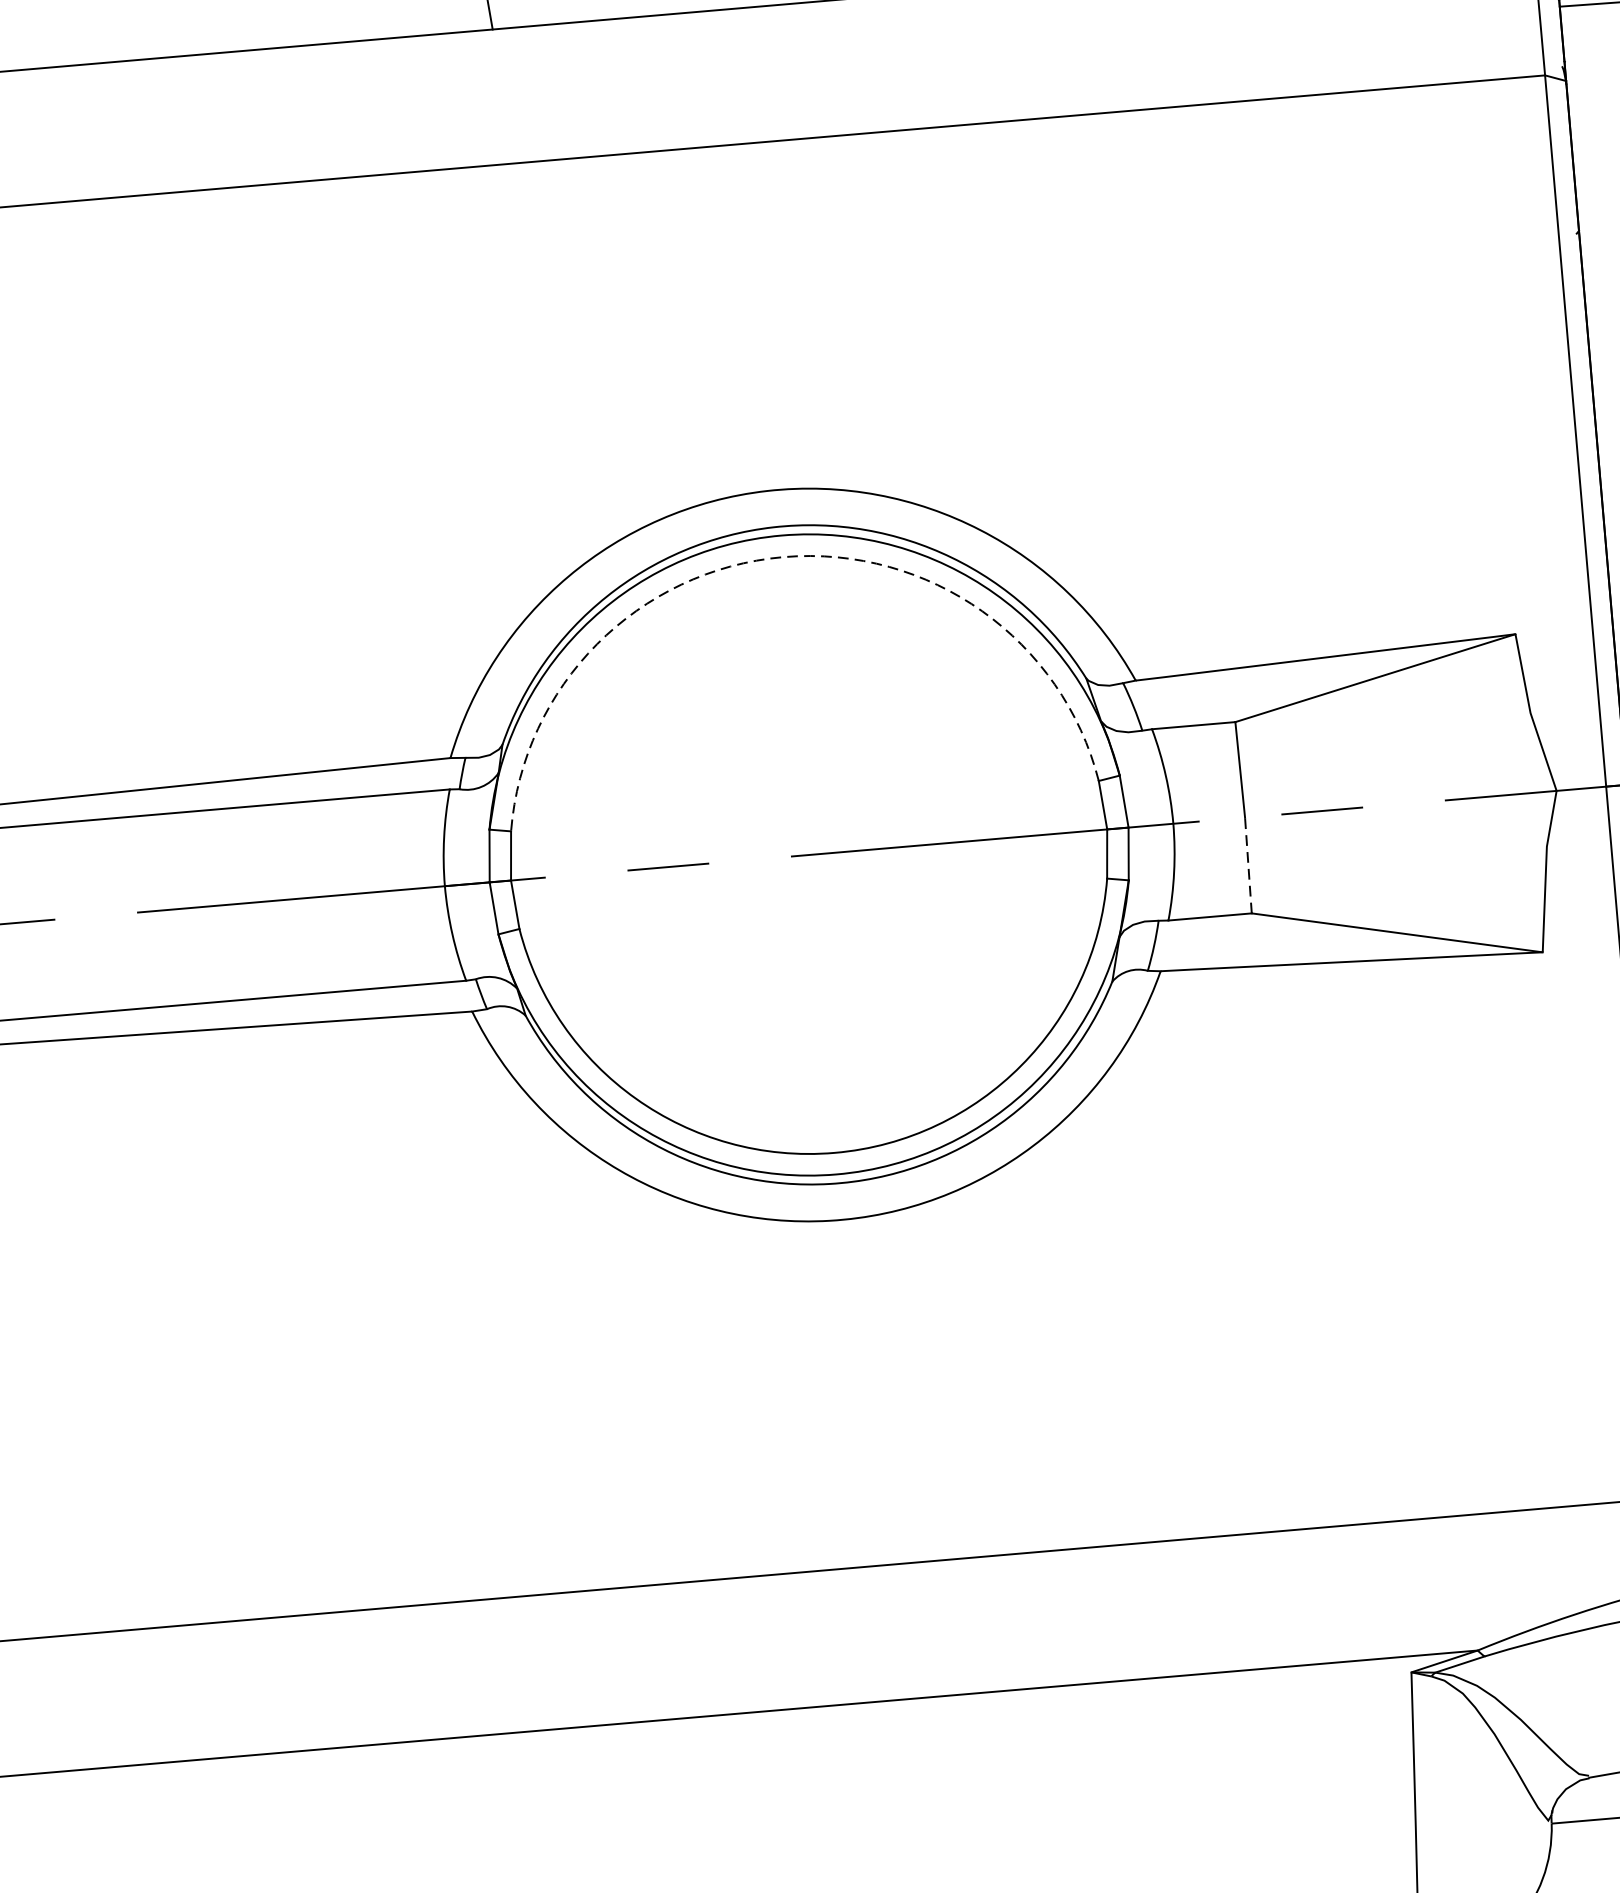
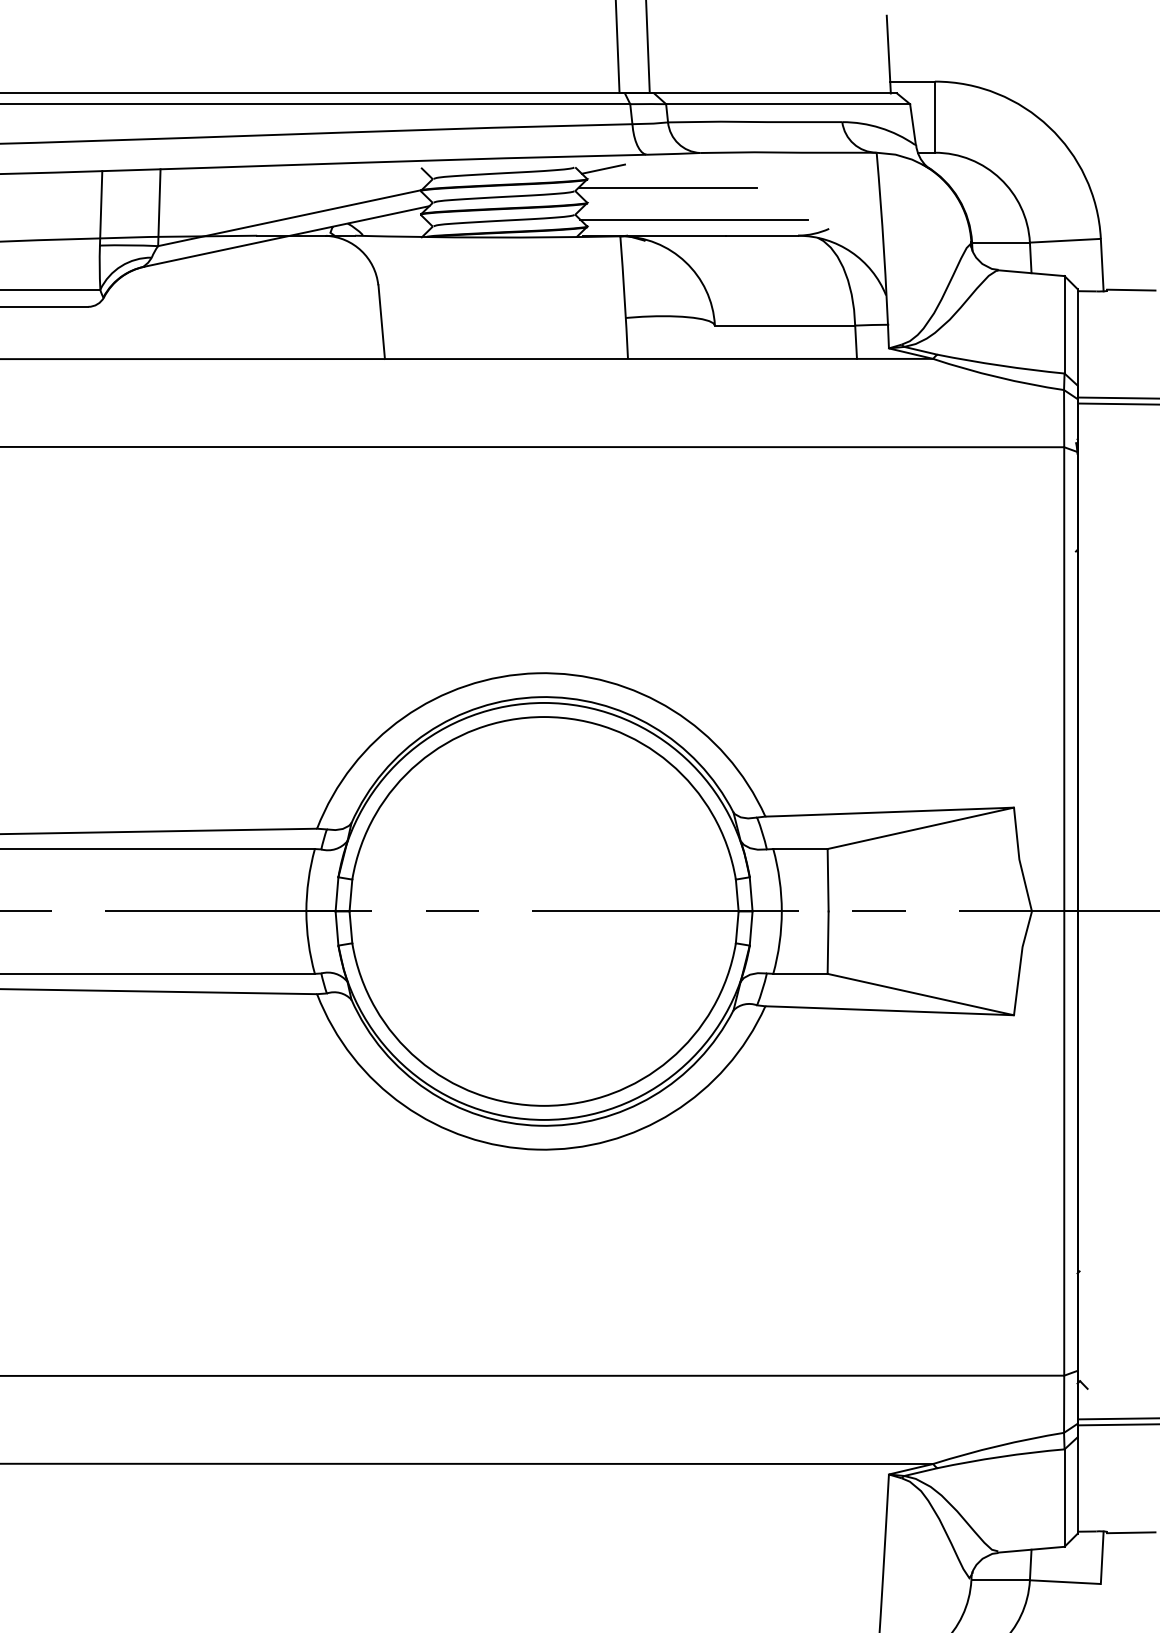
arc: (784, 557) -> (544, 717), dashed -> solid
line: (1248, 865) -> (828, 942), dashed -> solid

